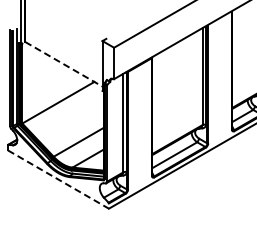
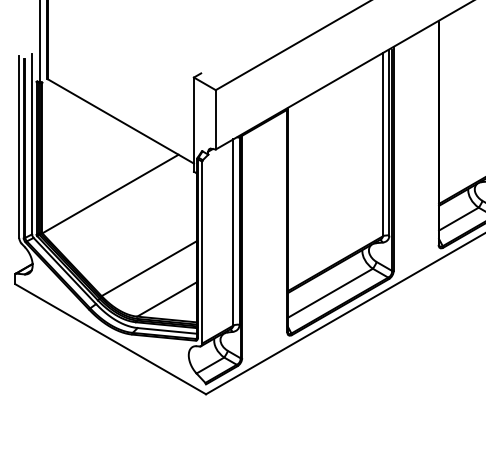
line: (63, 64) -> (120, 121), dashed -> solid
line: (58, 179) -> (110, 339), dashed -> solid

